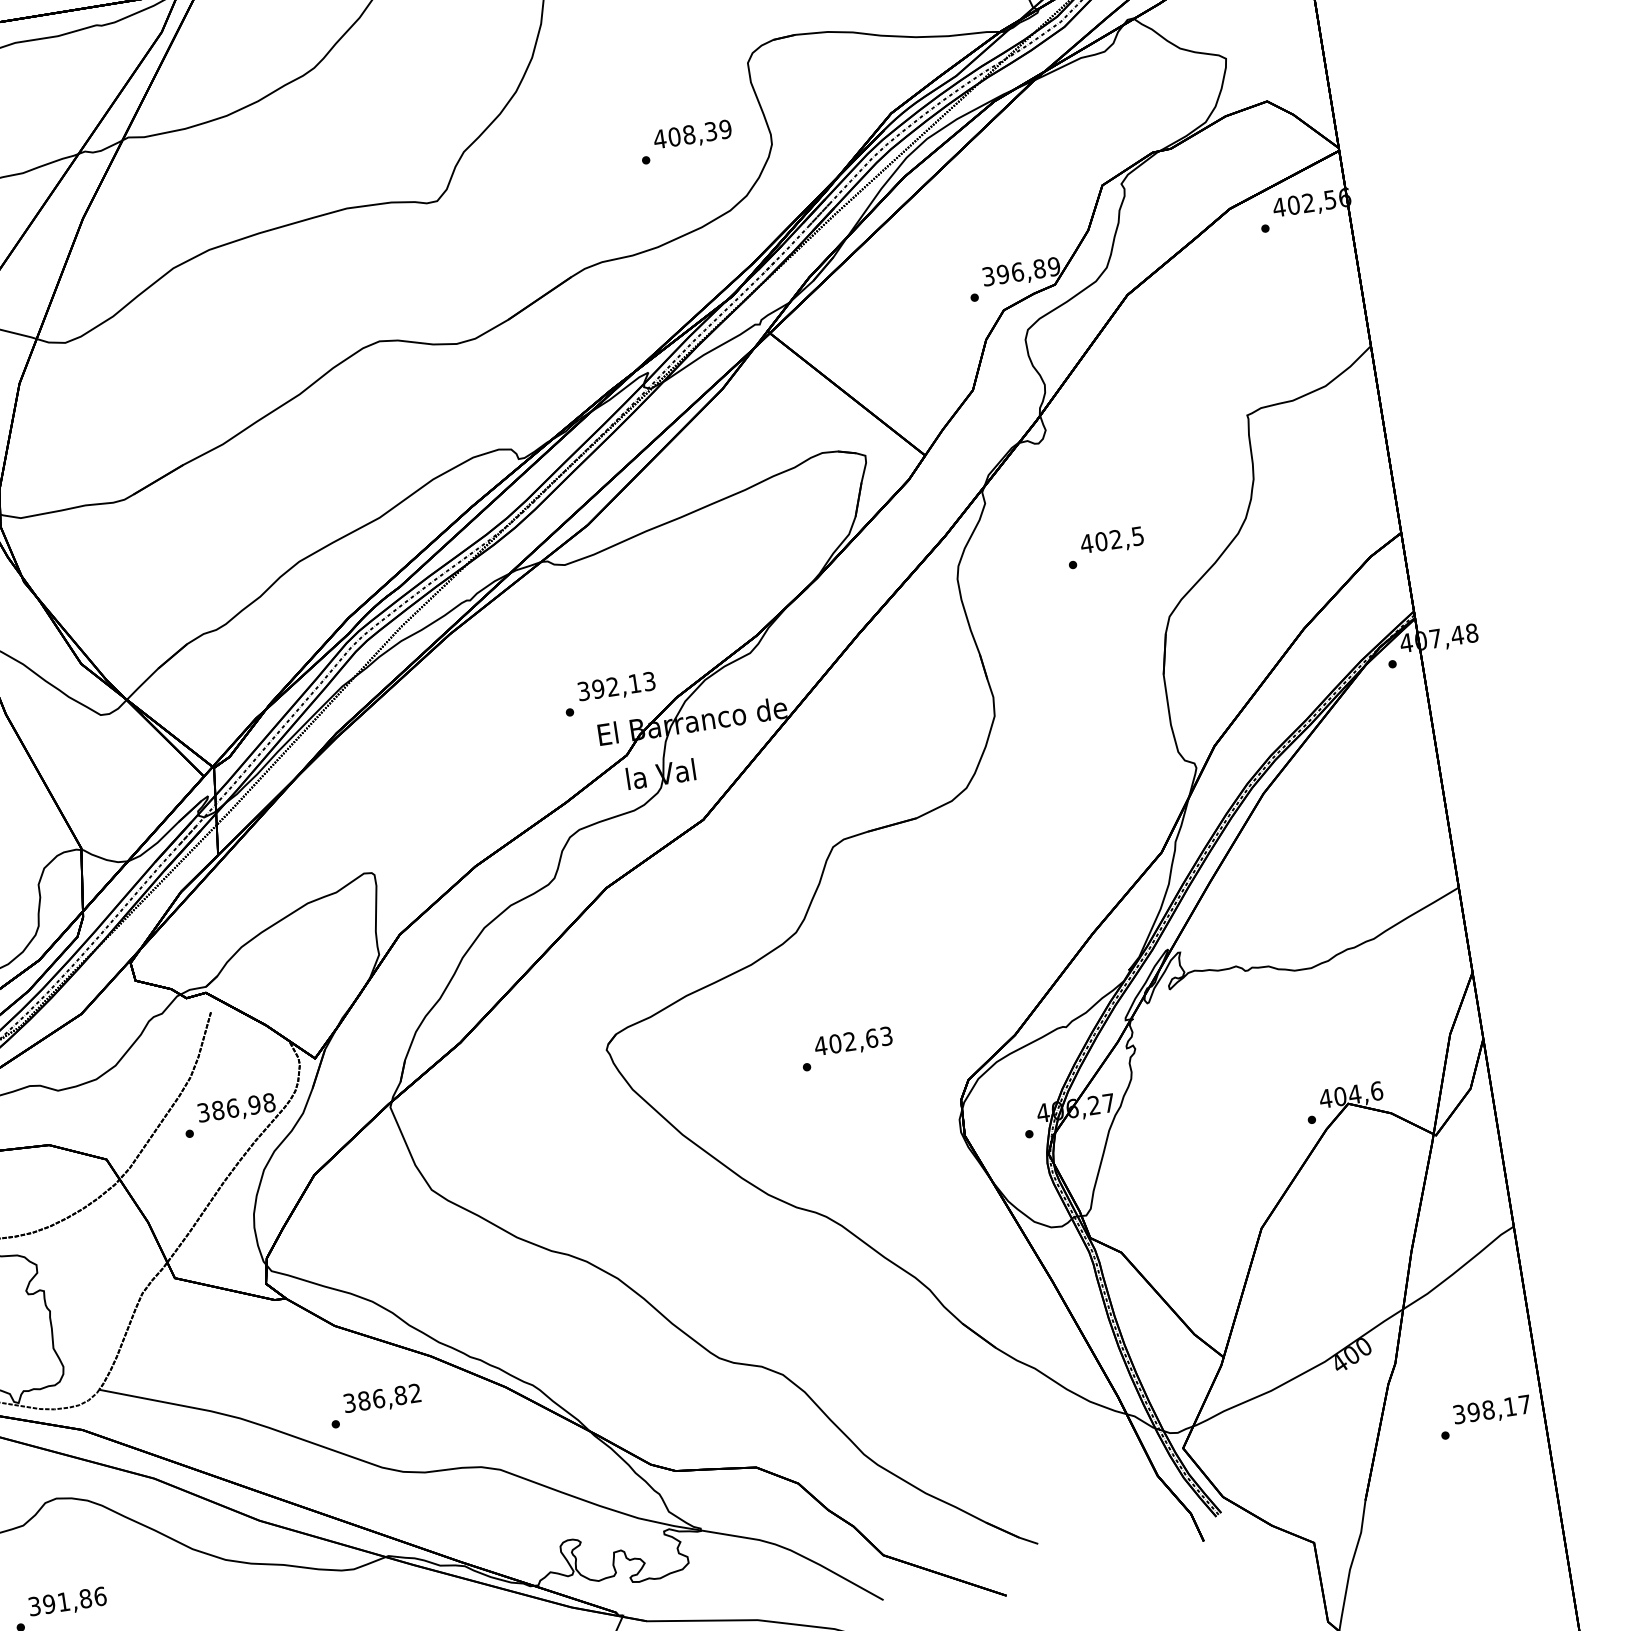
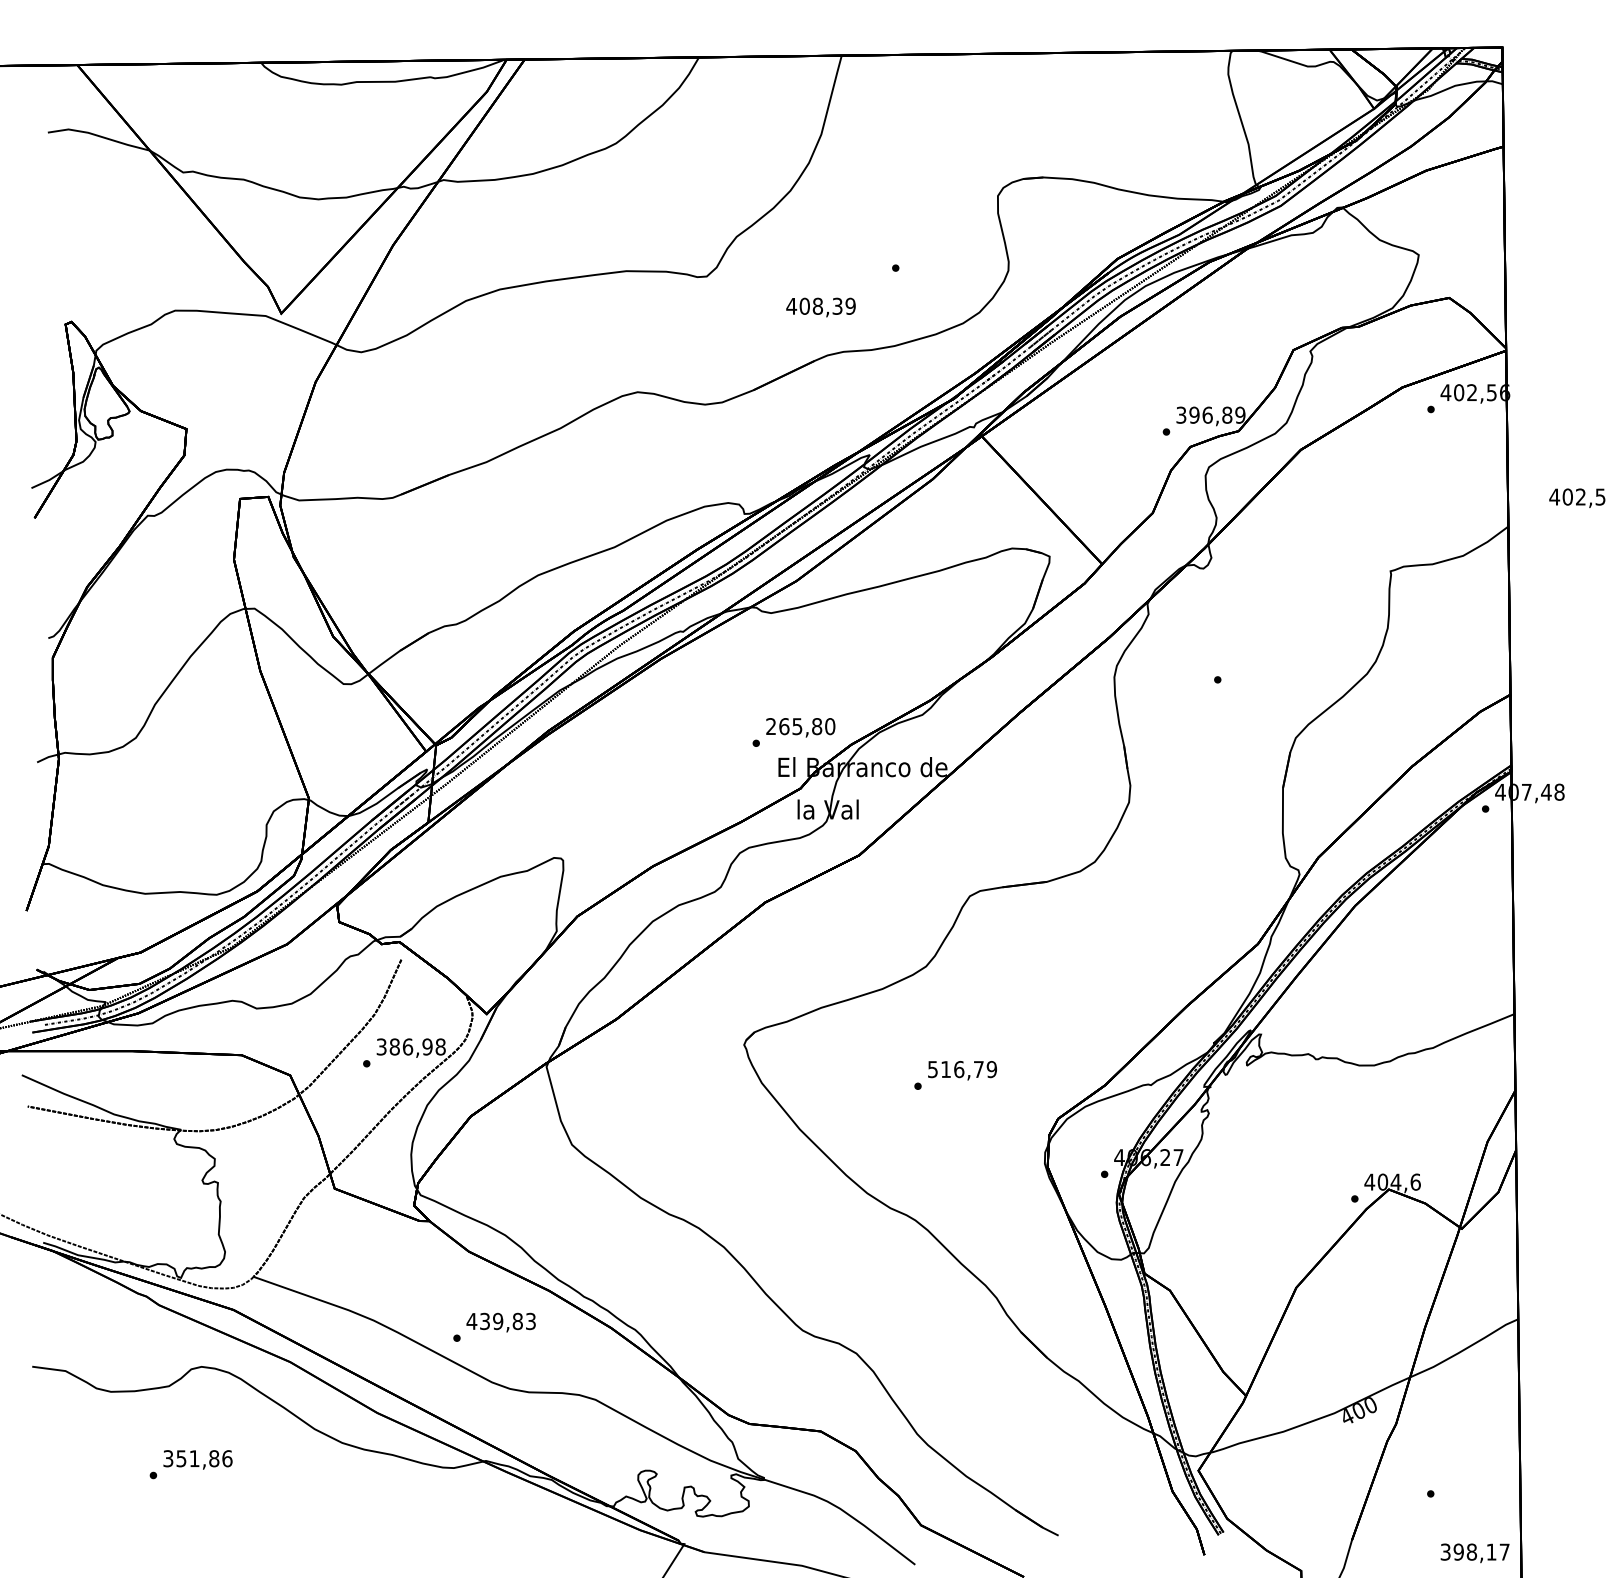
text: (692, 135) -> (820, 307), moved
text: (1112, 540) -> (1577, 497), moved
text: (616, 686) -> (800, 726), 392,13 -> 265,80
text: (853, 1041) -> (962, 1069), 402,63 -> 516,79
text: (381, 1398) -> (500, 1321), 386,82 -> 439,83
text: (1491, 1411) -> (1474, 1553), moved
text: (49, 1603) -> (181, 1458), 391,86 -> 351,86

